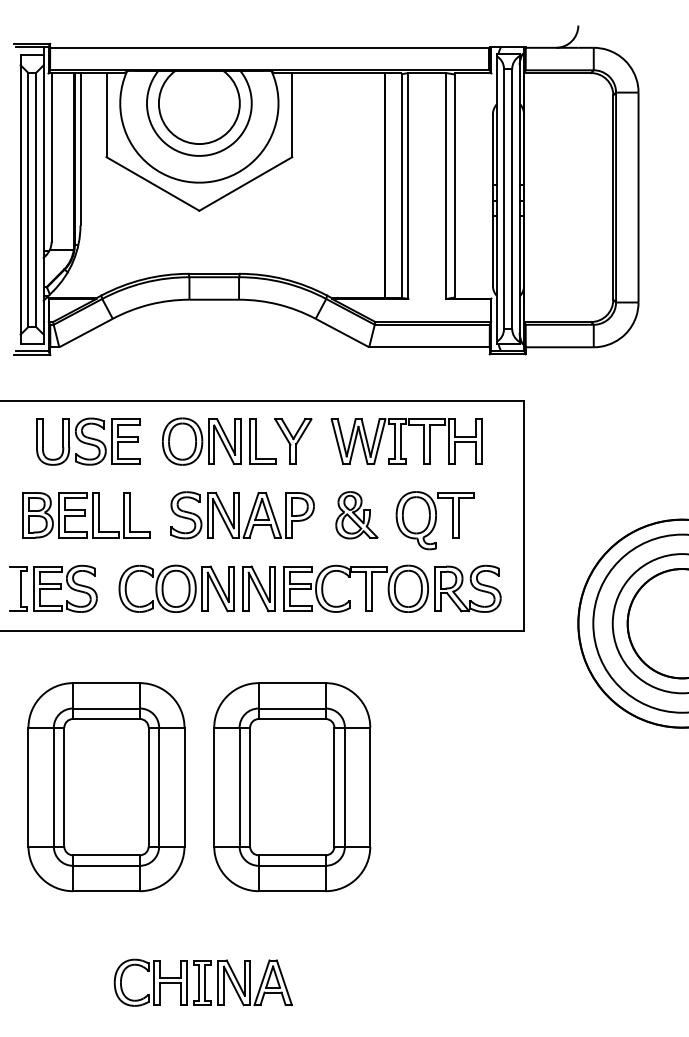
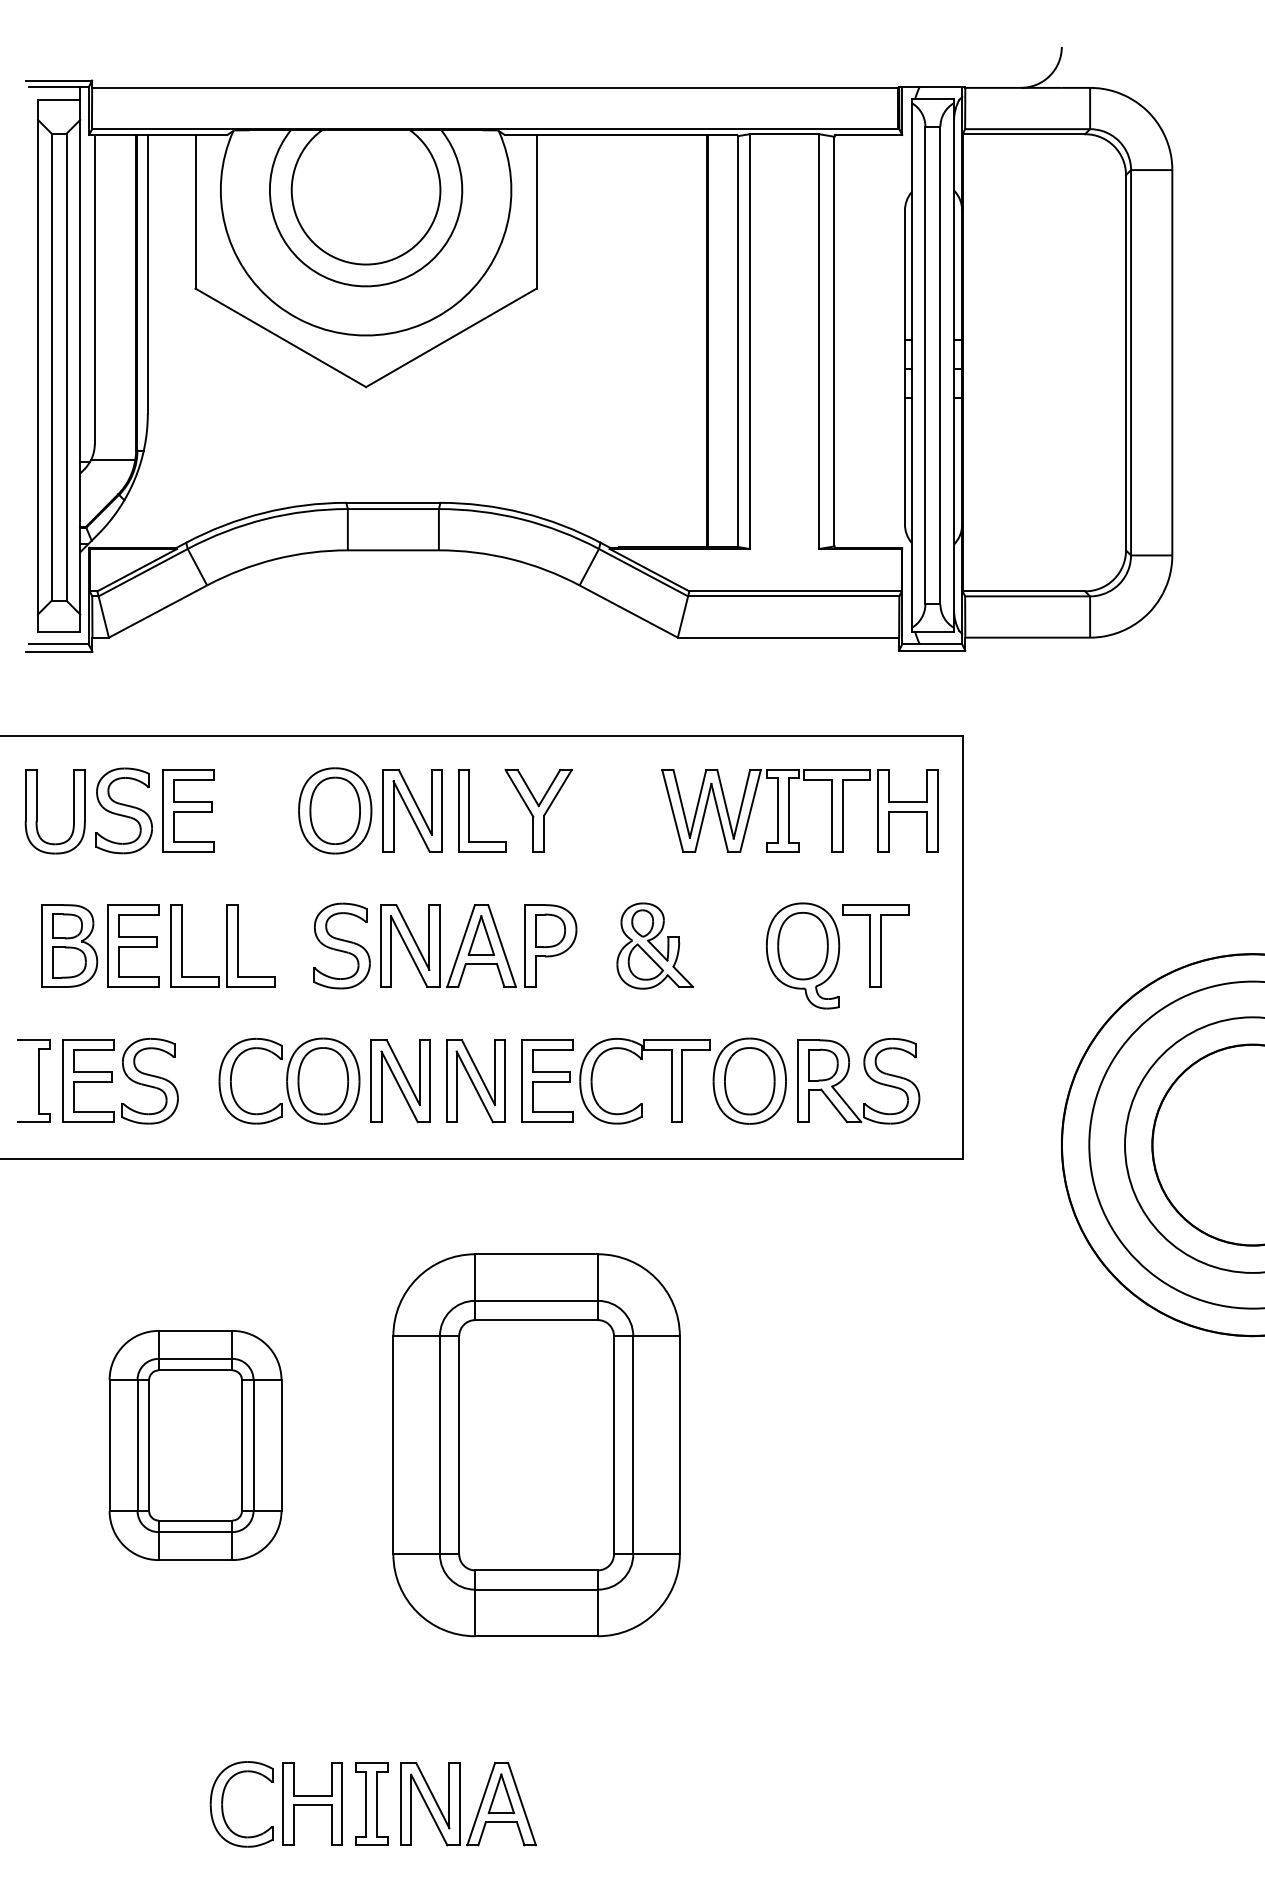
part: (88, 441) -> (120, 810), moved
part: (406, 441) -> (799, 810), moved
part: (434, 520) -> (836, 955), moved
part: (106, 787) -> (195, 1445), size x0.6

